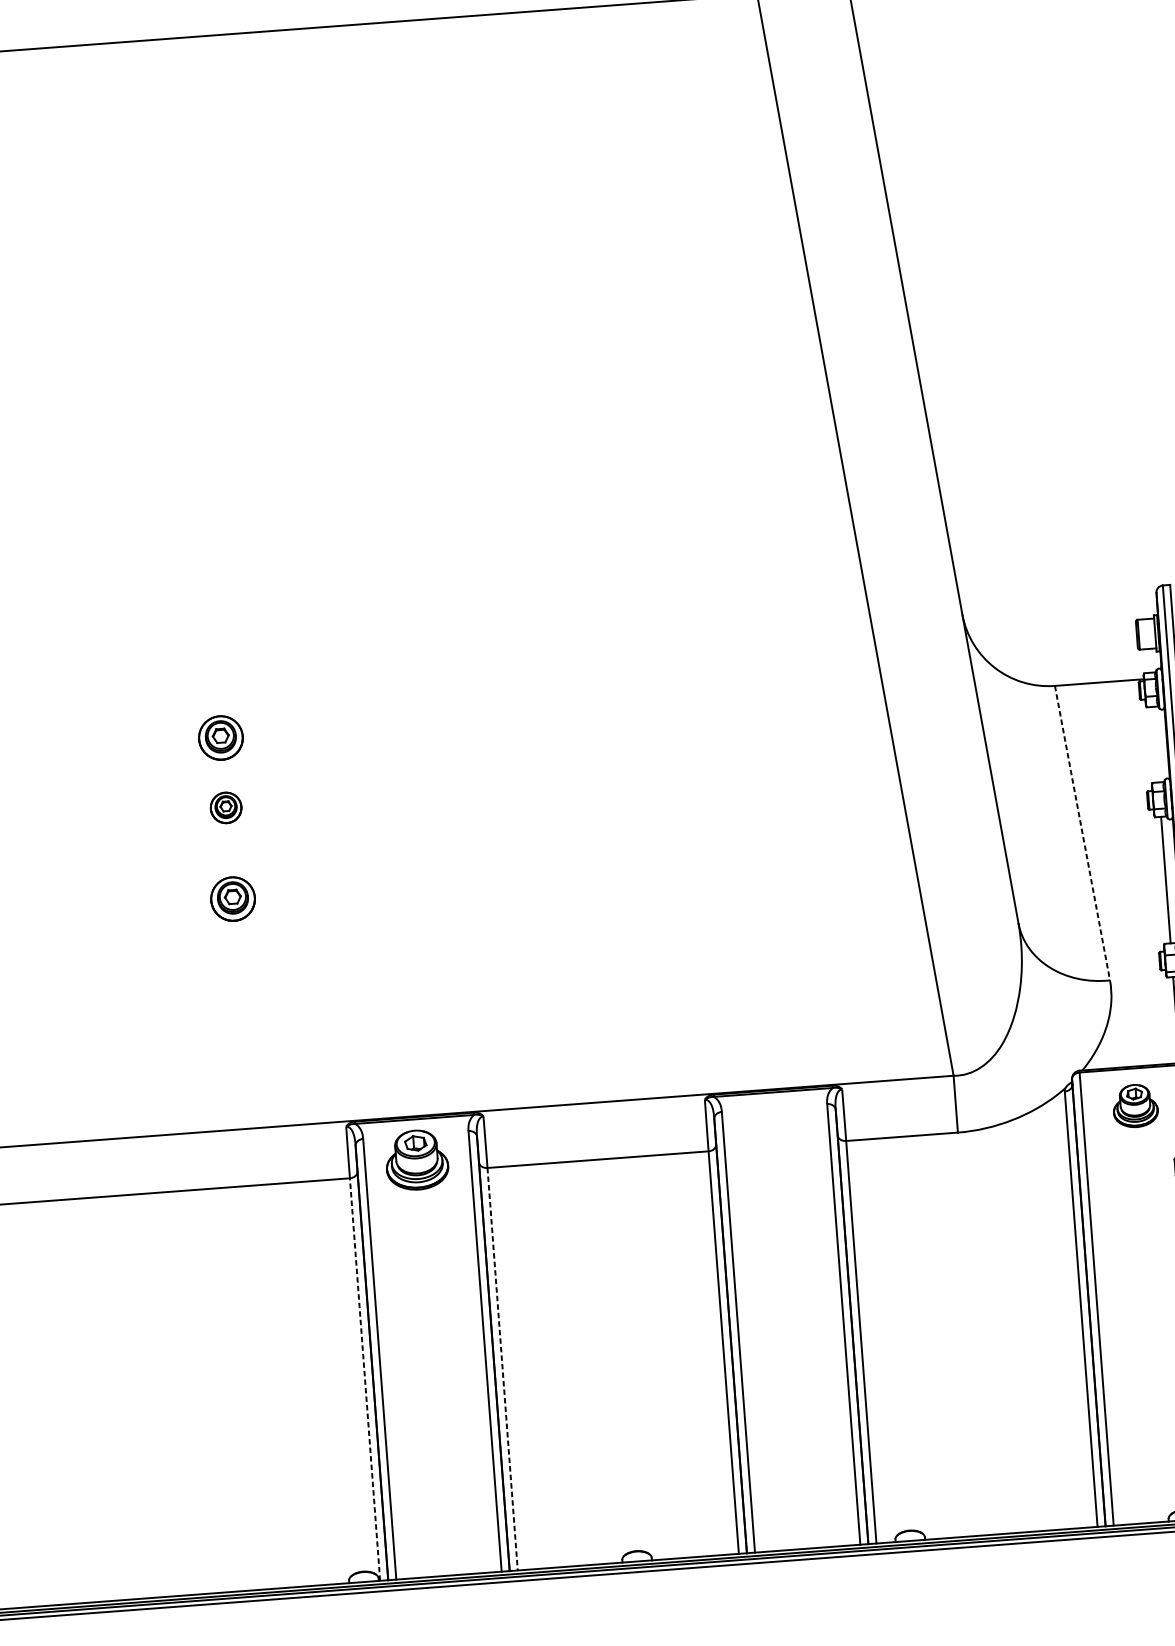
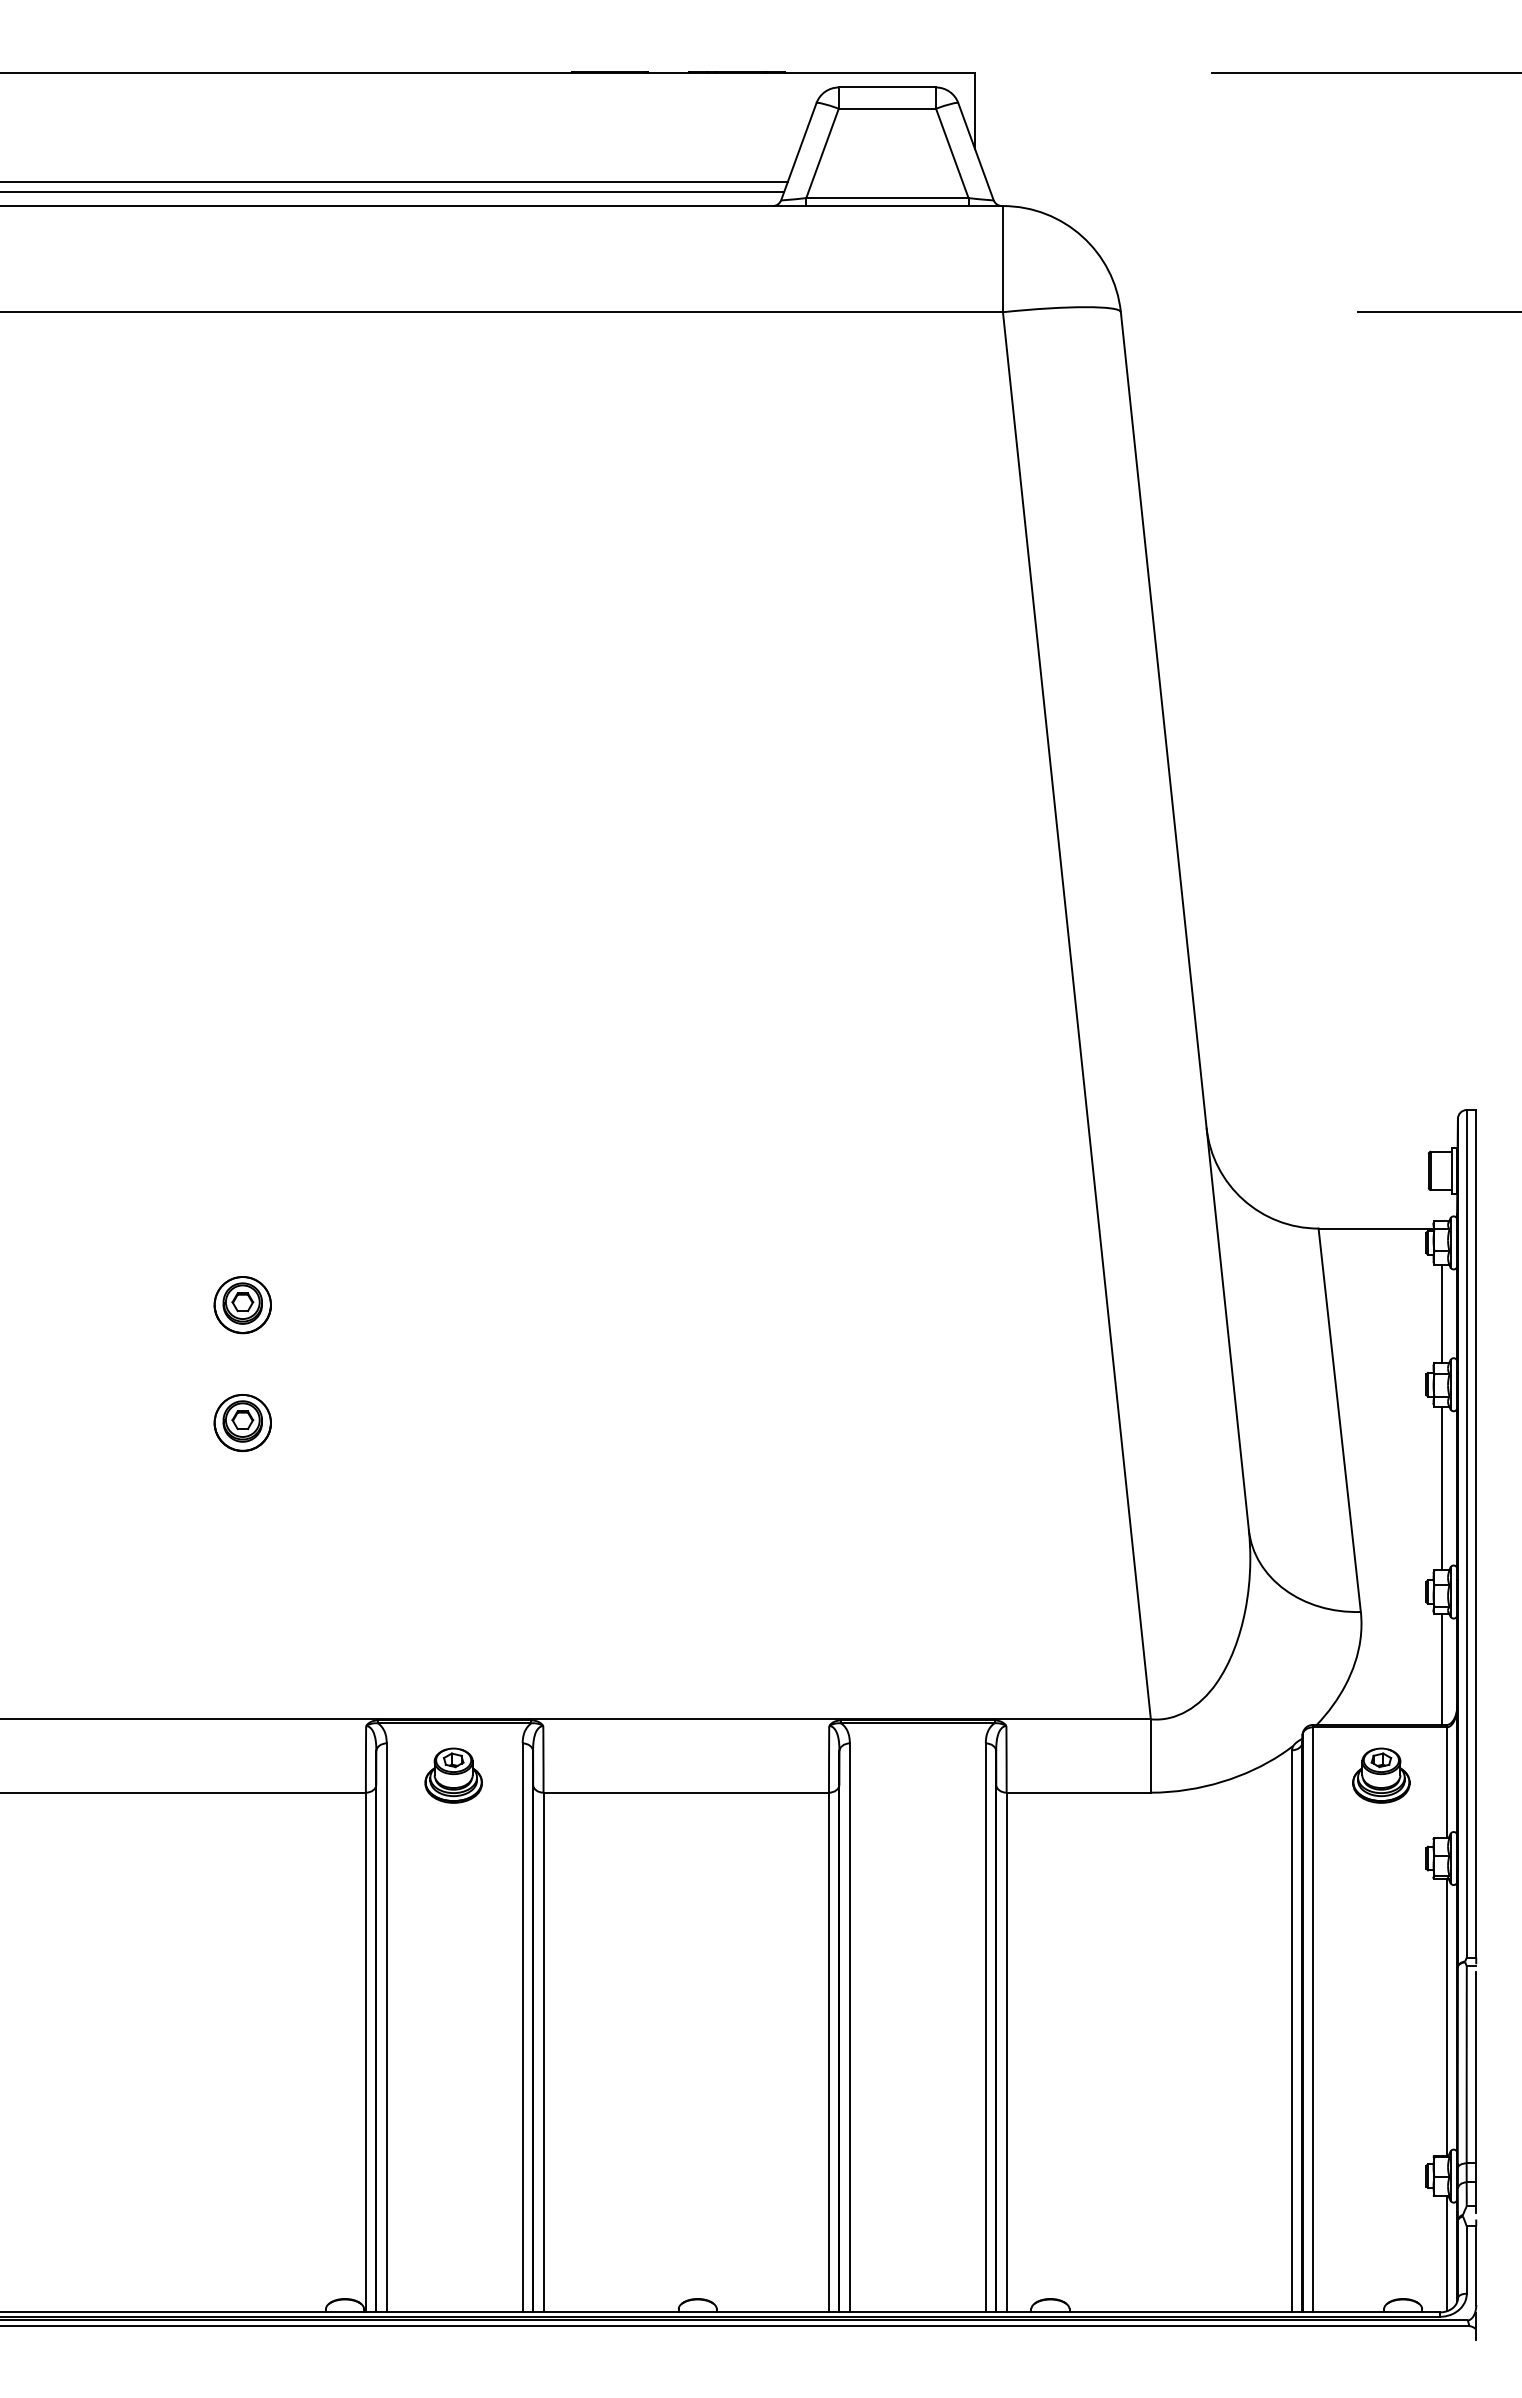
part: (220, 737) -> (242, 1214), removed
line: (1155, 744) -> (1442, 1313), added
part: (225, 808) -> (242, 1305), size x1.43
line: (1082, 833) -> (1339, 1420), dashed -> solid
part: (416, 1159) -> (453, 1775), size x0.71
line: (502, 1369) -> (543, 2052), dashed -> solid
line: (364, 1379) -> (365, 2052), dashed -> solid

